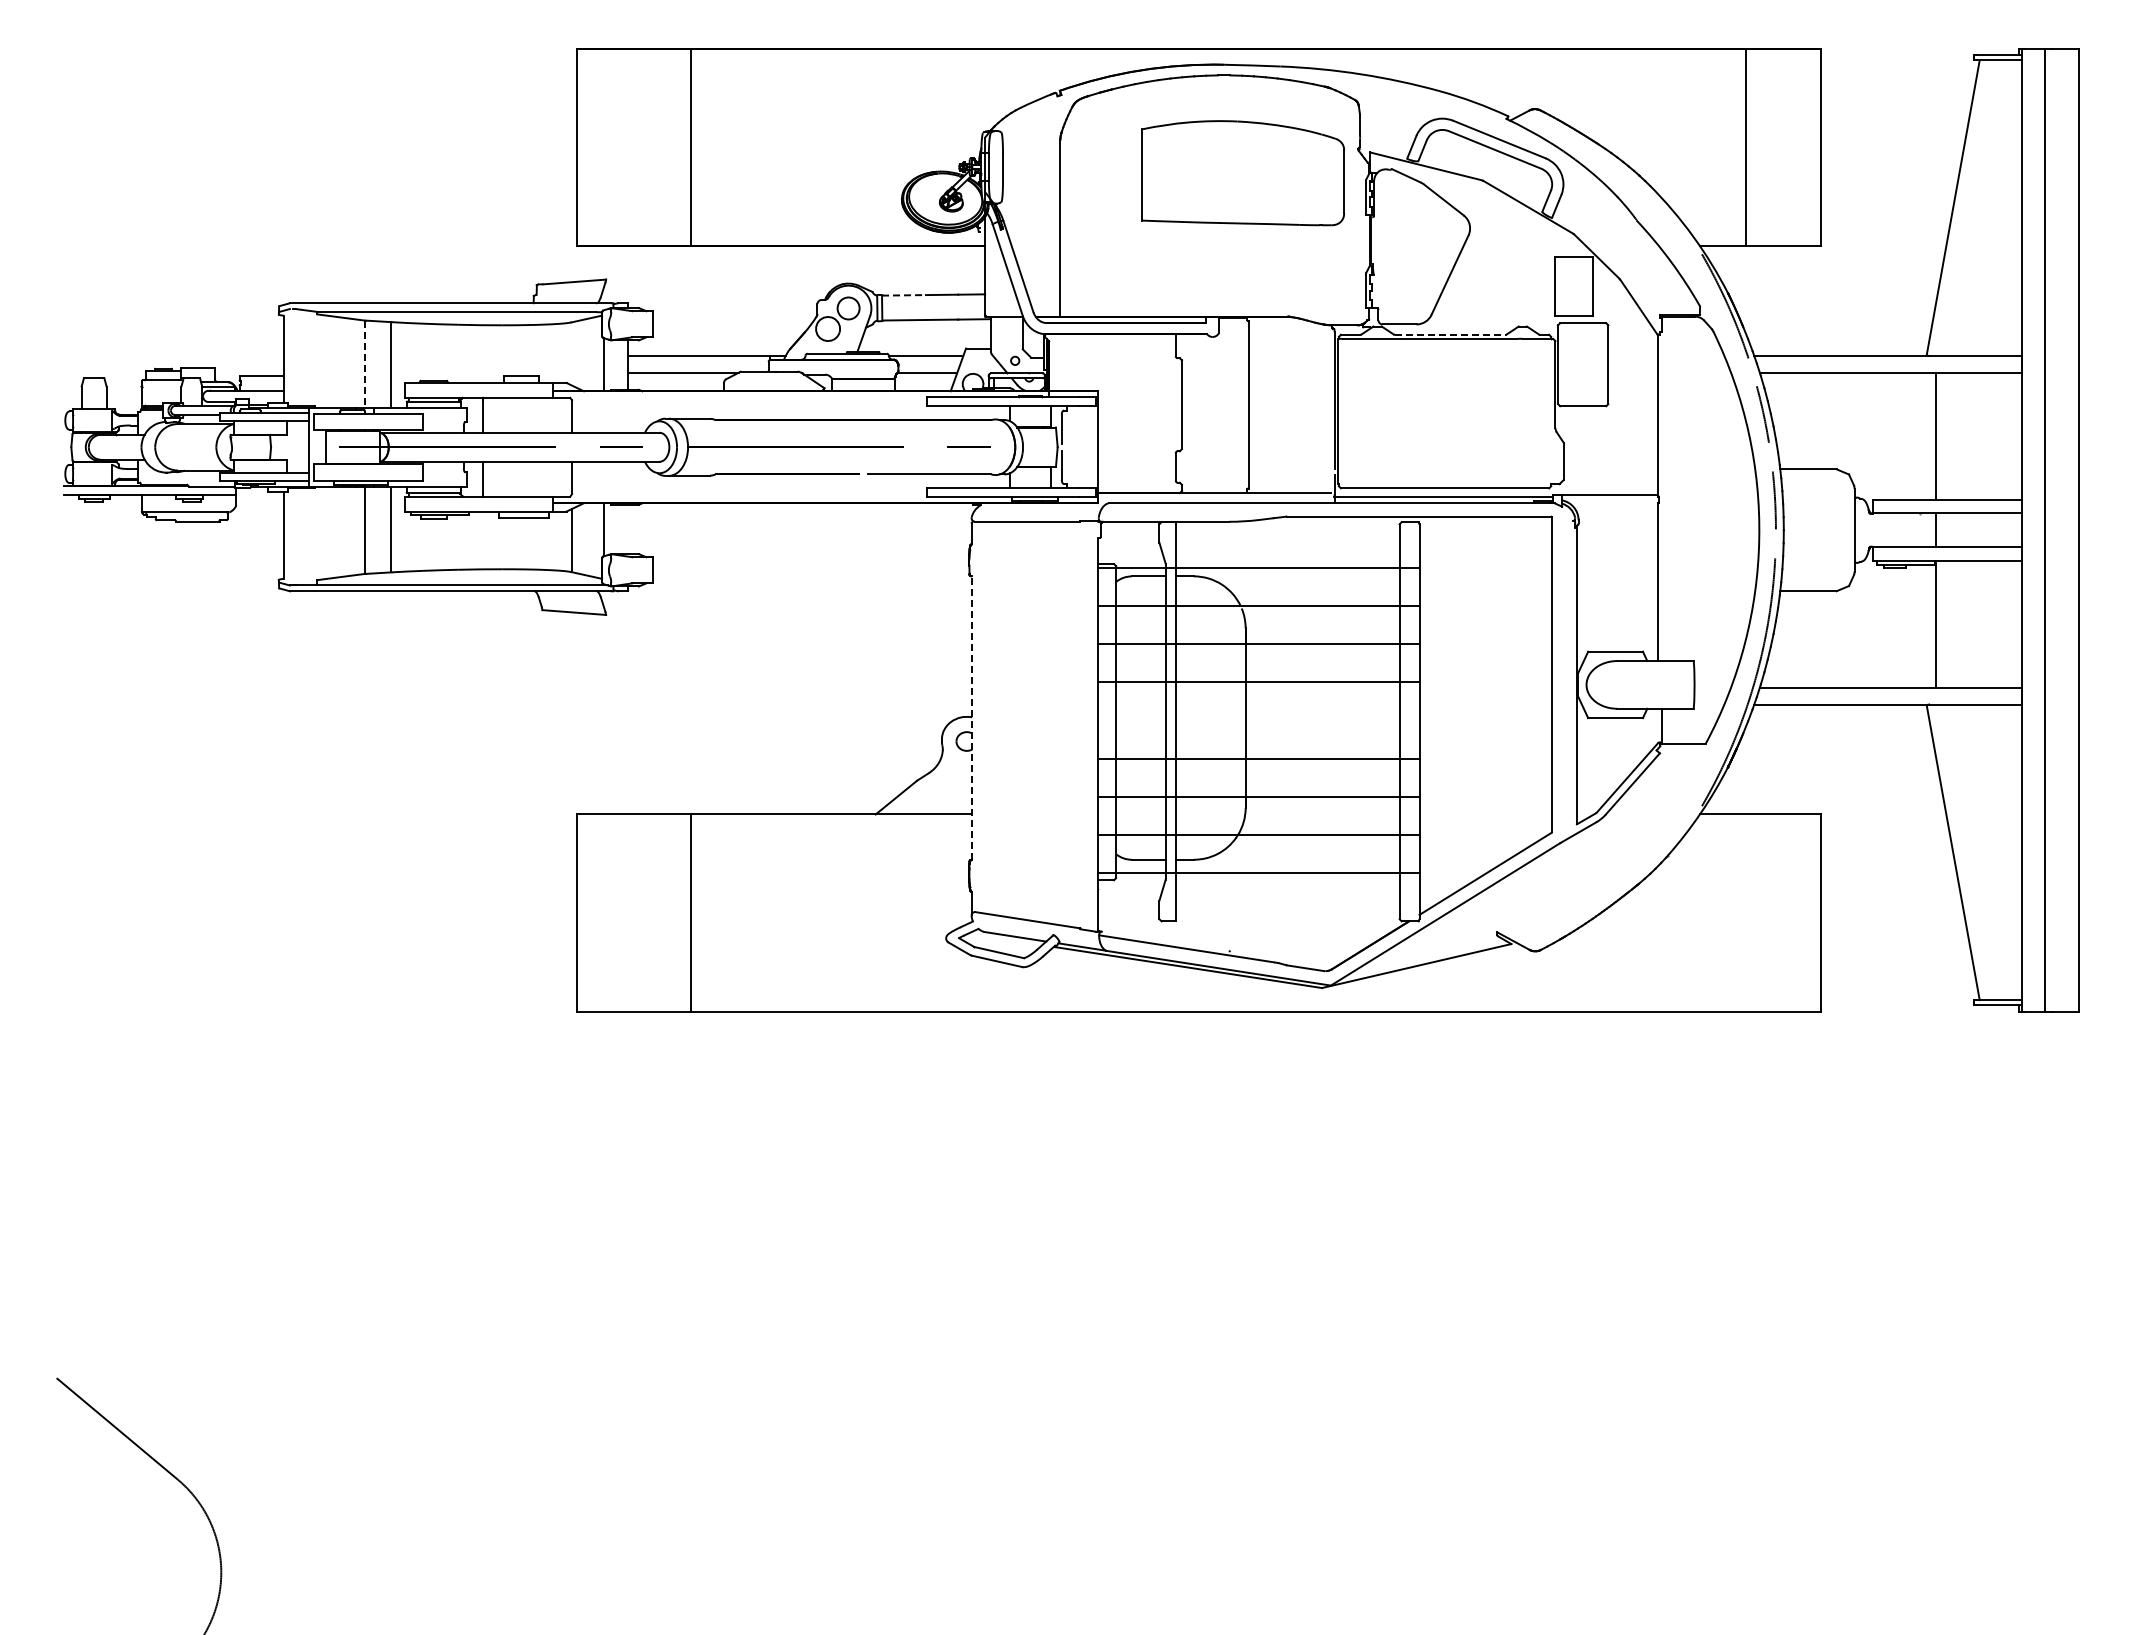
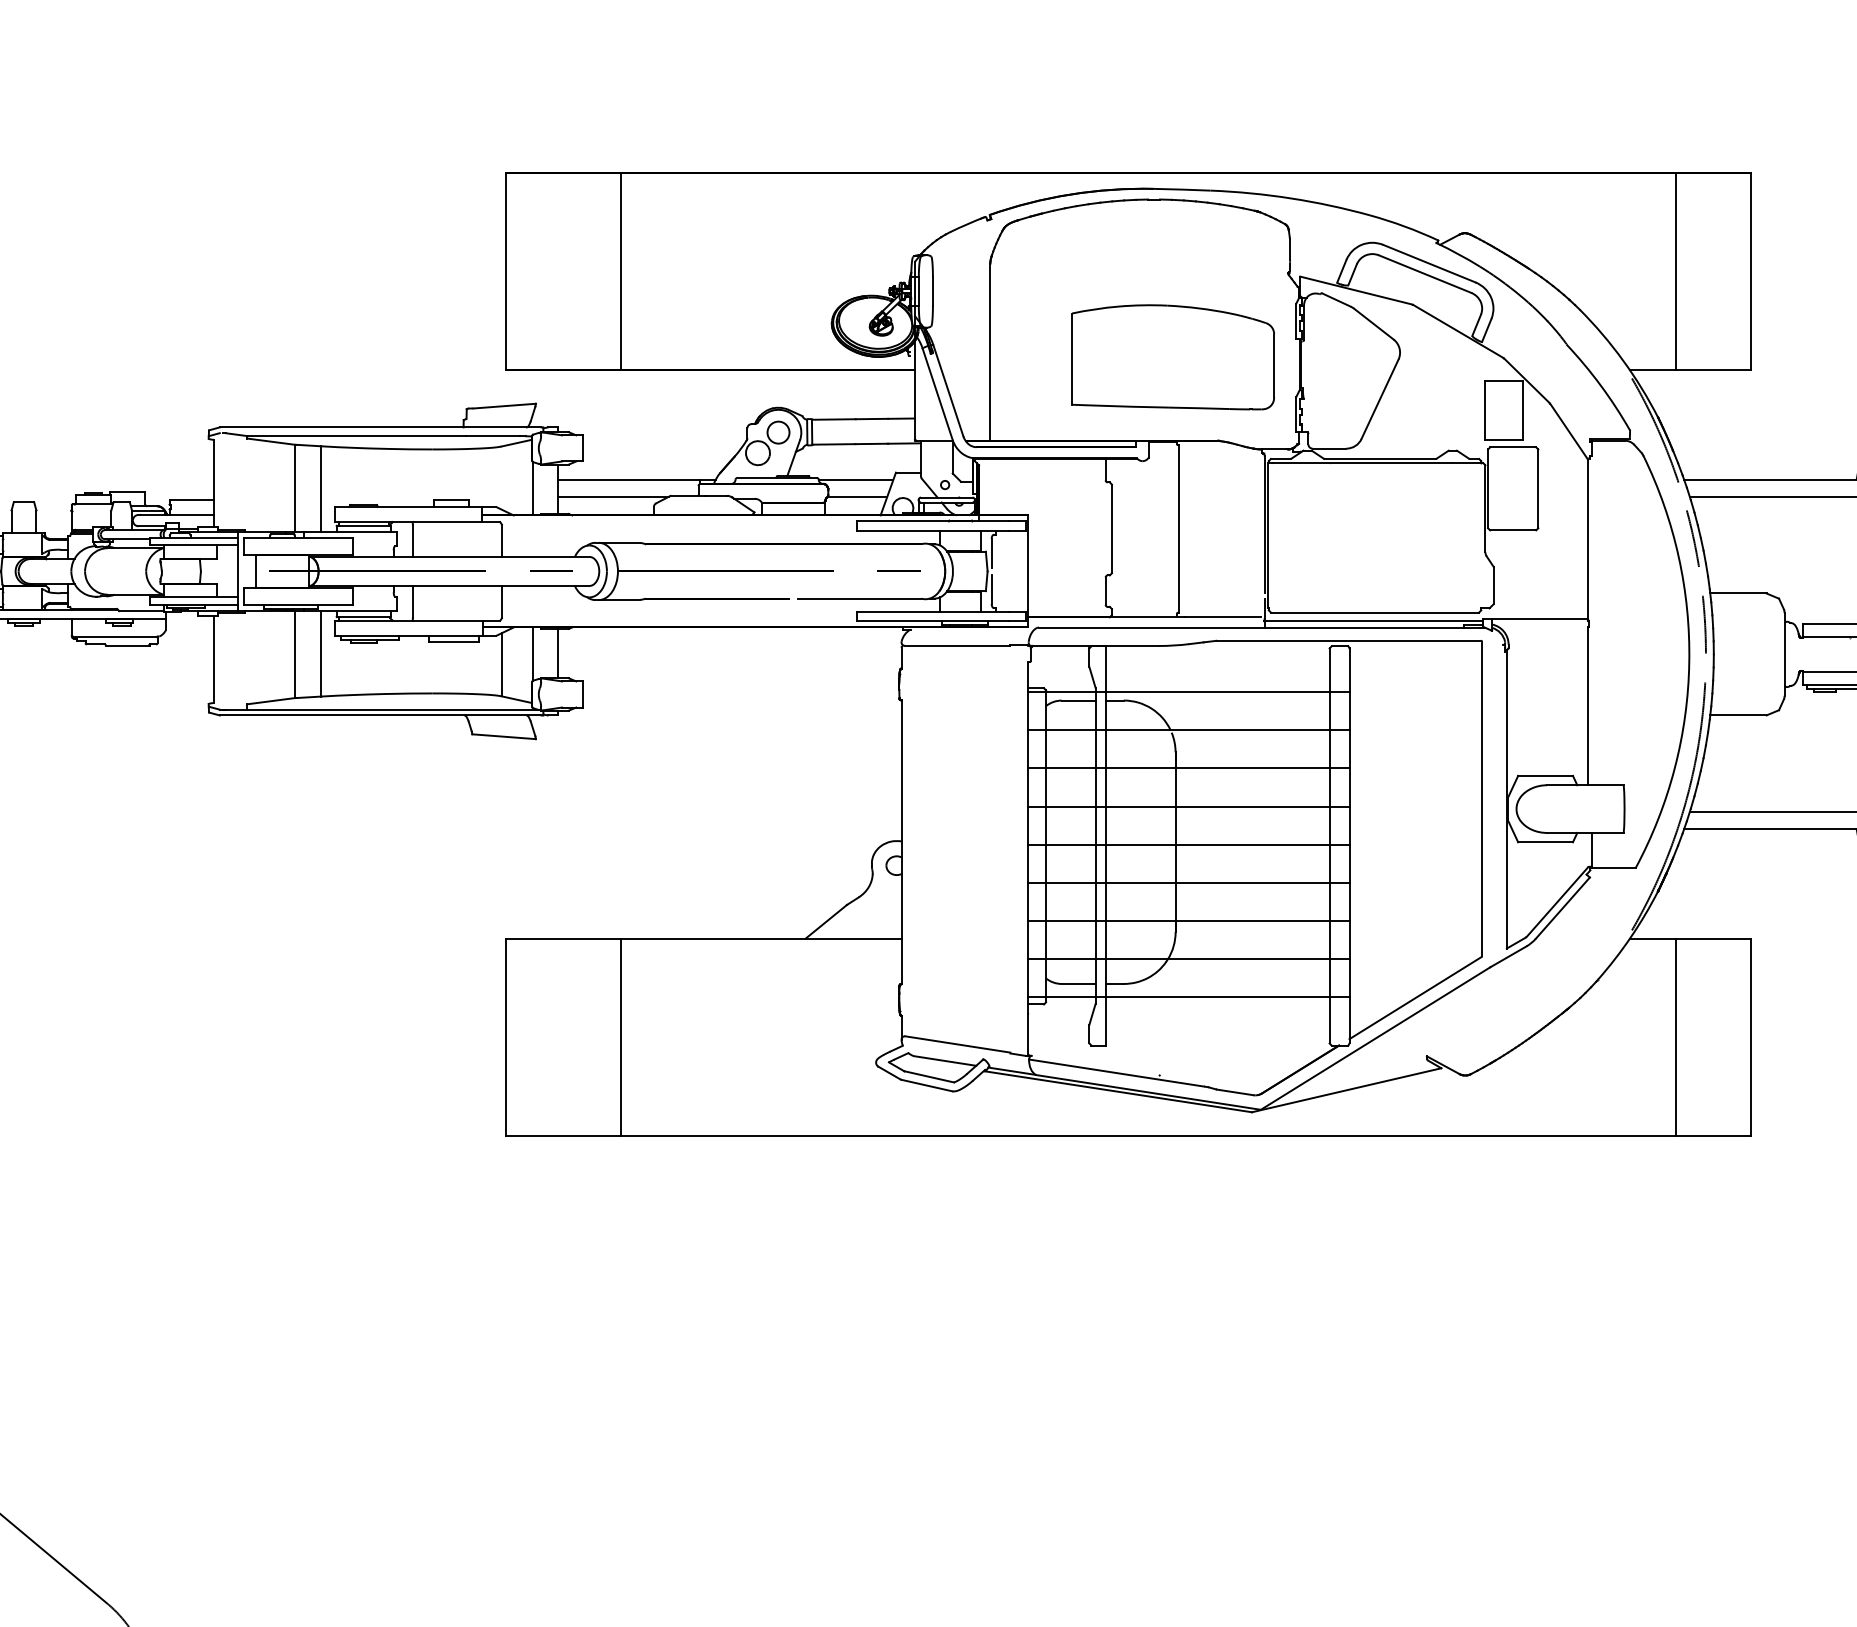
part: (1242, 173) -> (1172, 357), moved
line: (903, 295) -> (833, 419), dashed -> solid
line: (1450, 334) -> (1380, 458), dashed -> solid
line: (364, 364) -> (294, 488), dashed -> solid
line: (627, 529) -> (557, 653), added
line: (972, 717) -> (902, 841), dashed -> solid
line: (1258, 720) -> (1188, 844), added
line: (1745, 912) -> (1675, 1036), added

